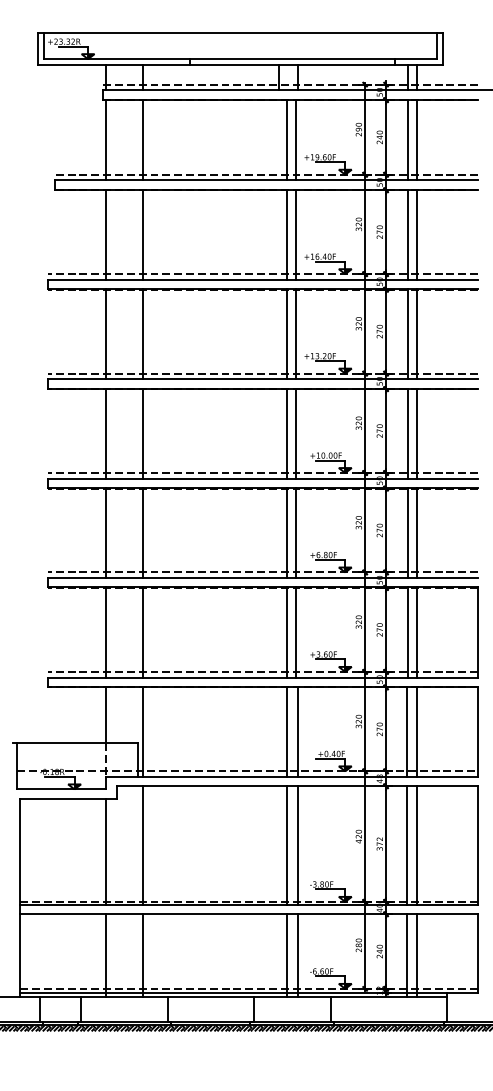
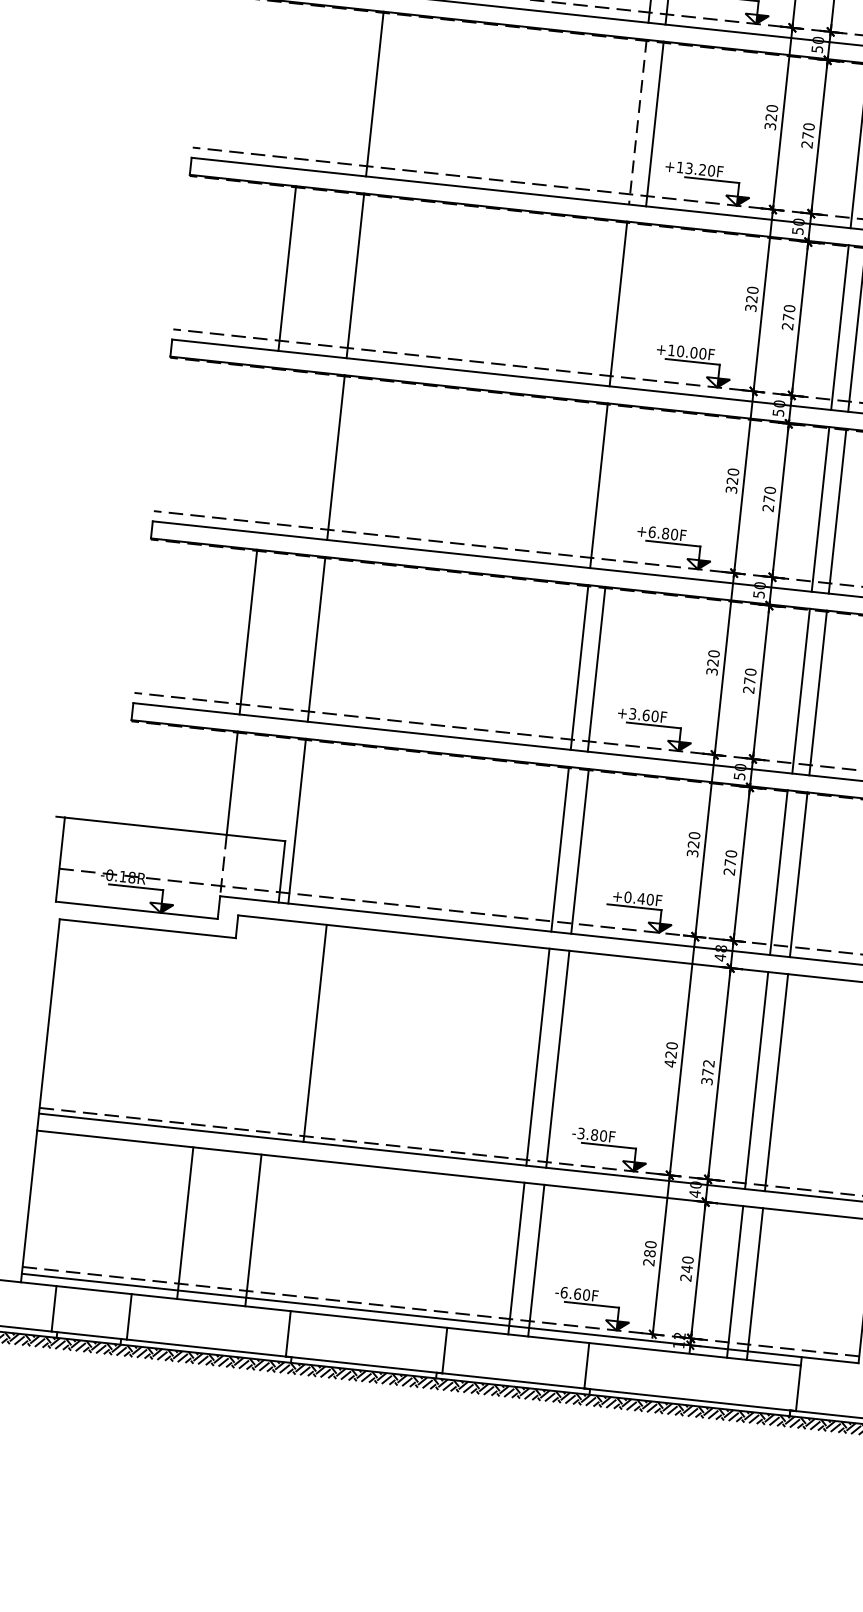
line: (105, 334) -> (306, 87), removed
line: (286, 334) -> (636, 122), solid -> dashed
line: (296, 433) -> (635, 305), removed
line: (105, 532) -> (267, 449), removed
line: (296, 532) -> (616, 486), removed
line: (143, 845) -> (315, 1033), moved
line: (105, 851) -> (205, 1032), removed

